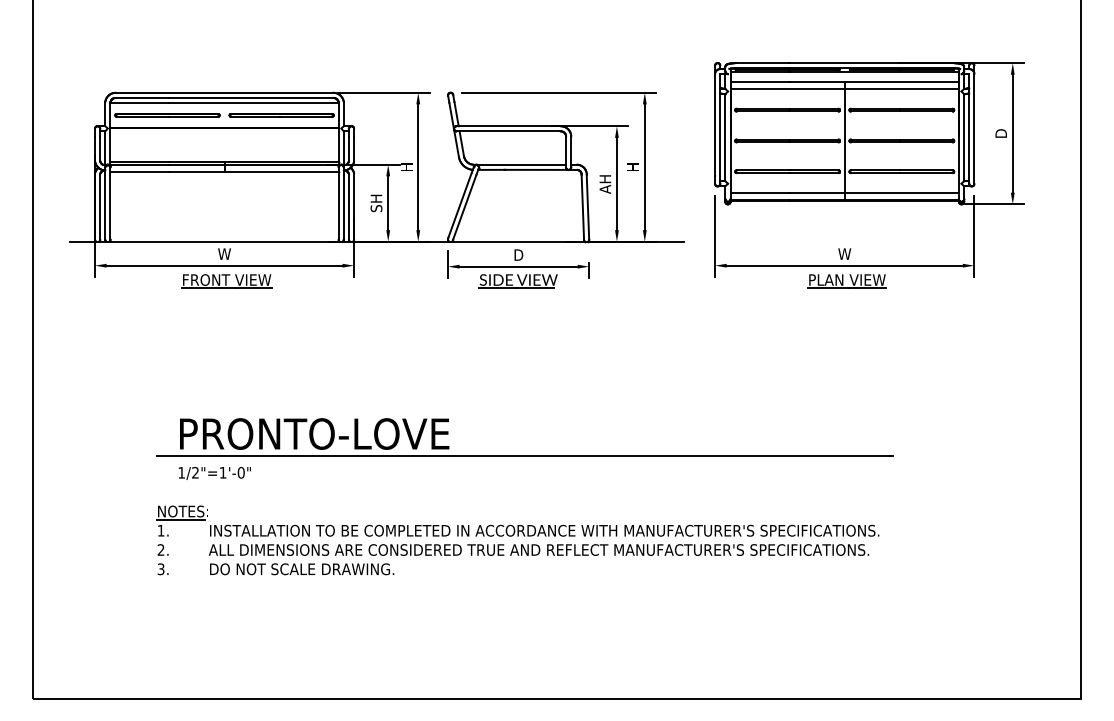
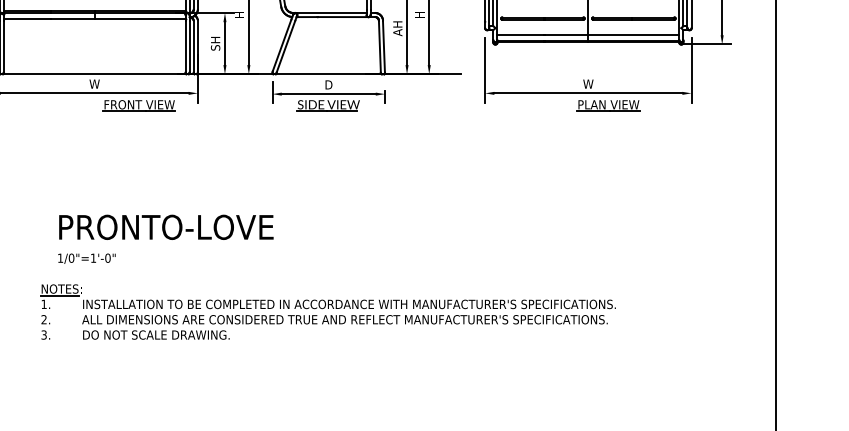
part: (226, 281) -> (139, 105), moved
part: (846, 281) -> (608, 105), moved
line: (524, 456) -> (333, 245), removed
text: (195, 472) -> (71, 257), 1/2"=1'-0" -> 1/0"=1'-0"

